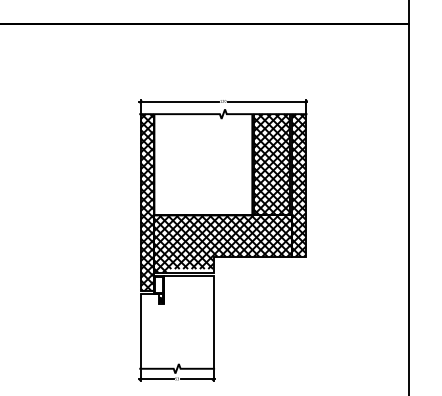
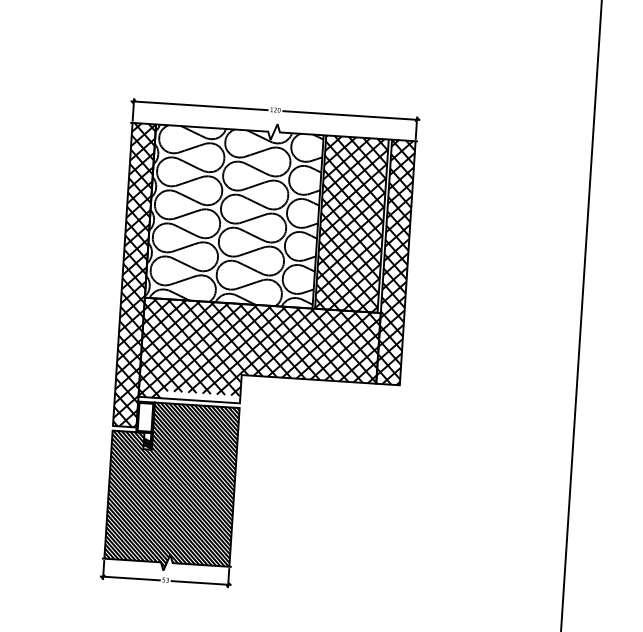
hatch: (203, 164) -> (234, 216), added
hatch: (176, 324) -> (170, 486), added

